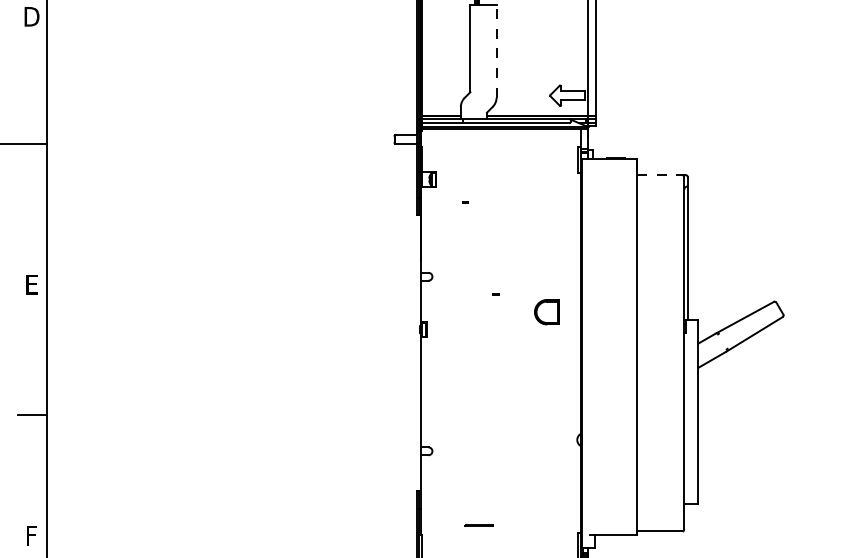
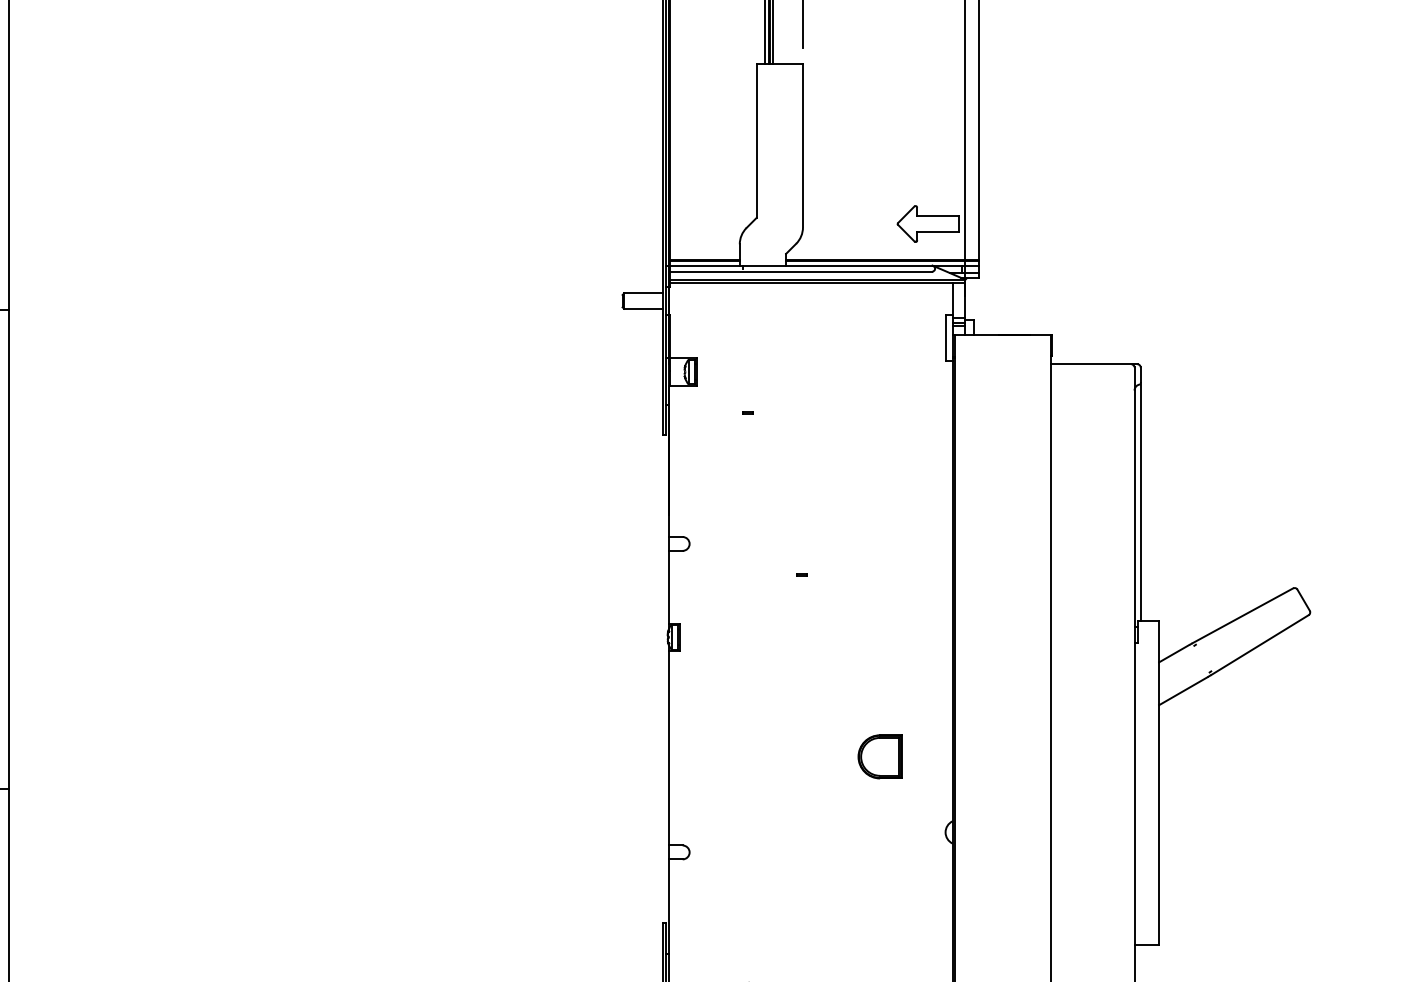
line: (496, 50) -> (802, 144), dashed -> solid
line: (661, 175) -> (1094, 364), dashed -> solid
part: (546, 312) -> (878, 757), moved

